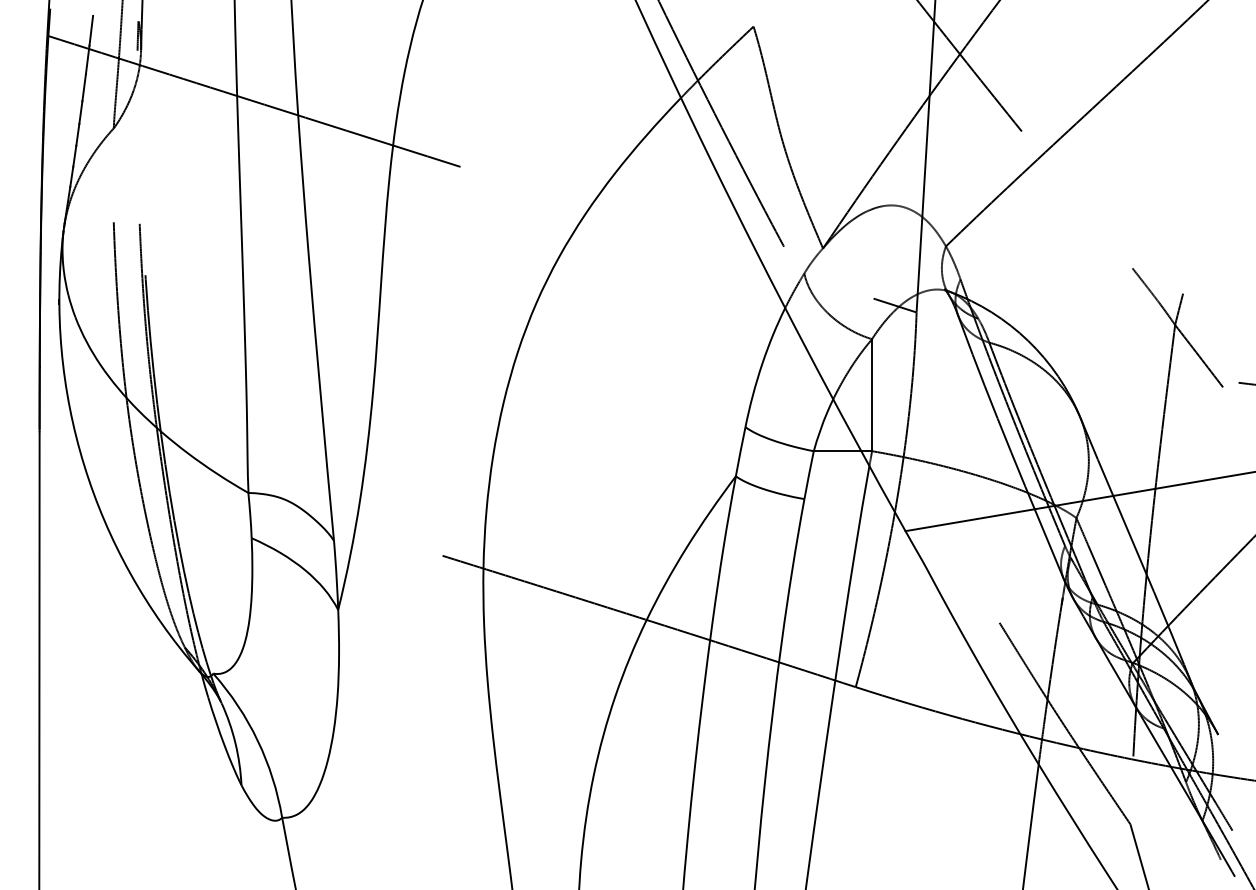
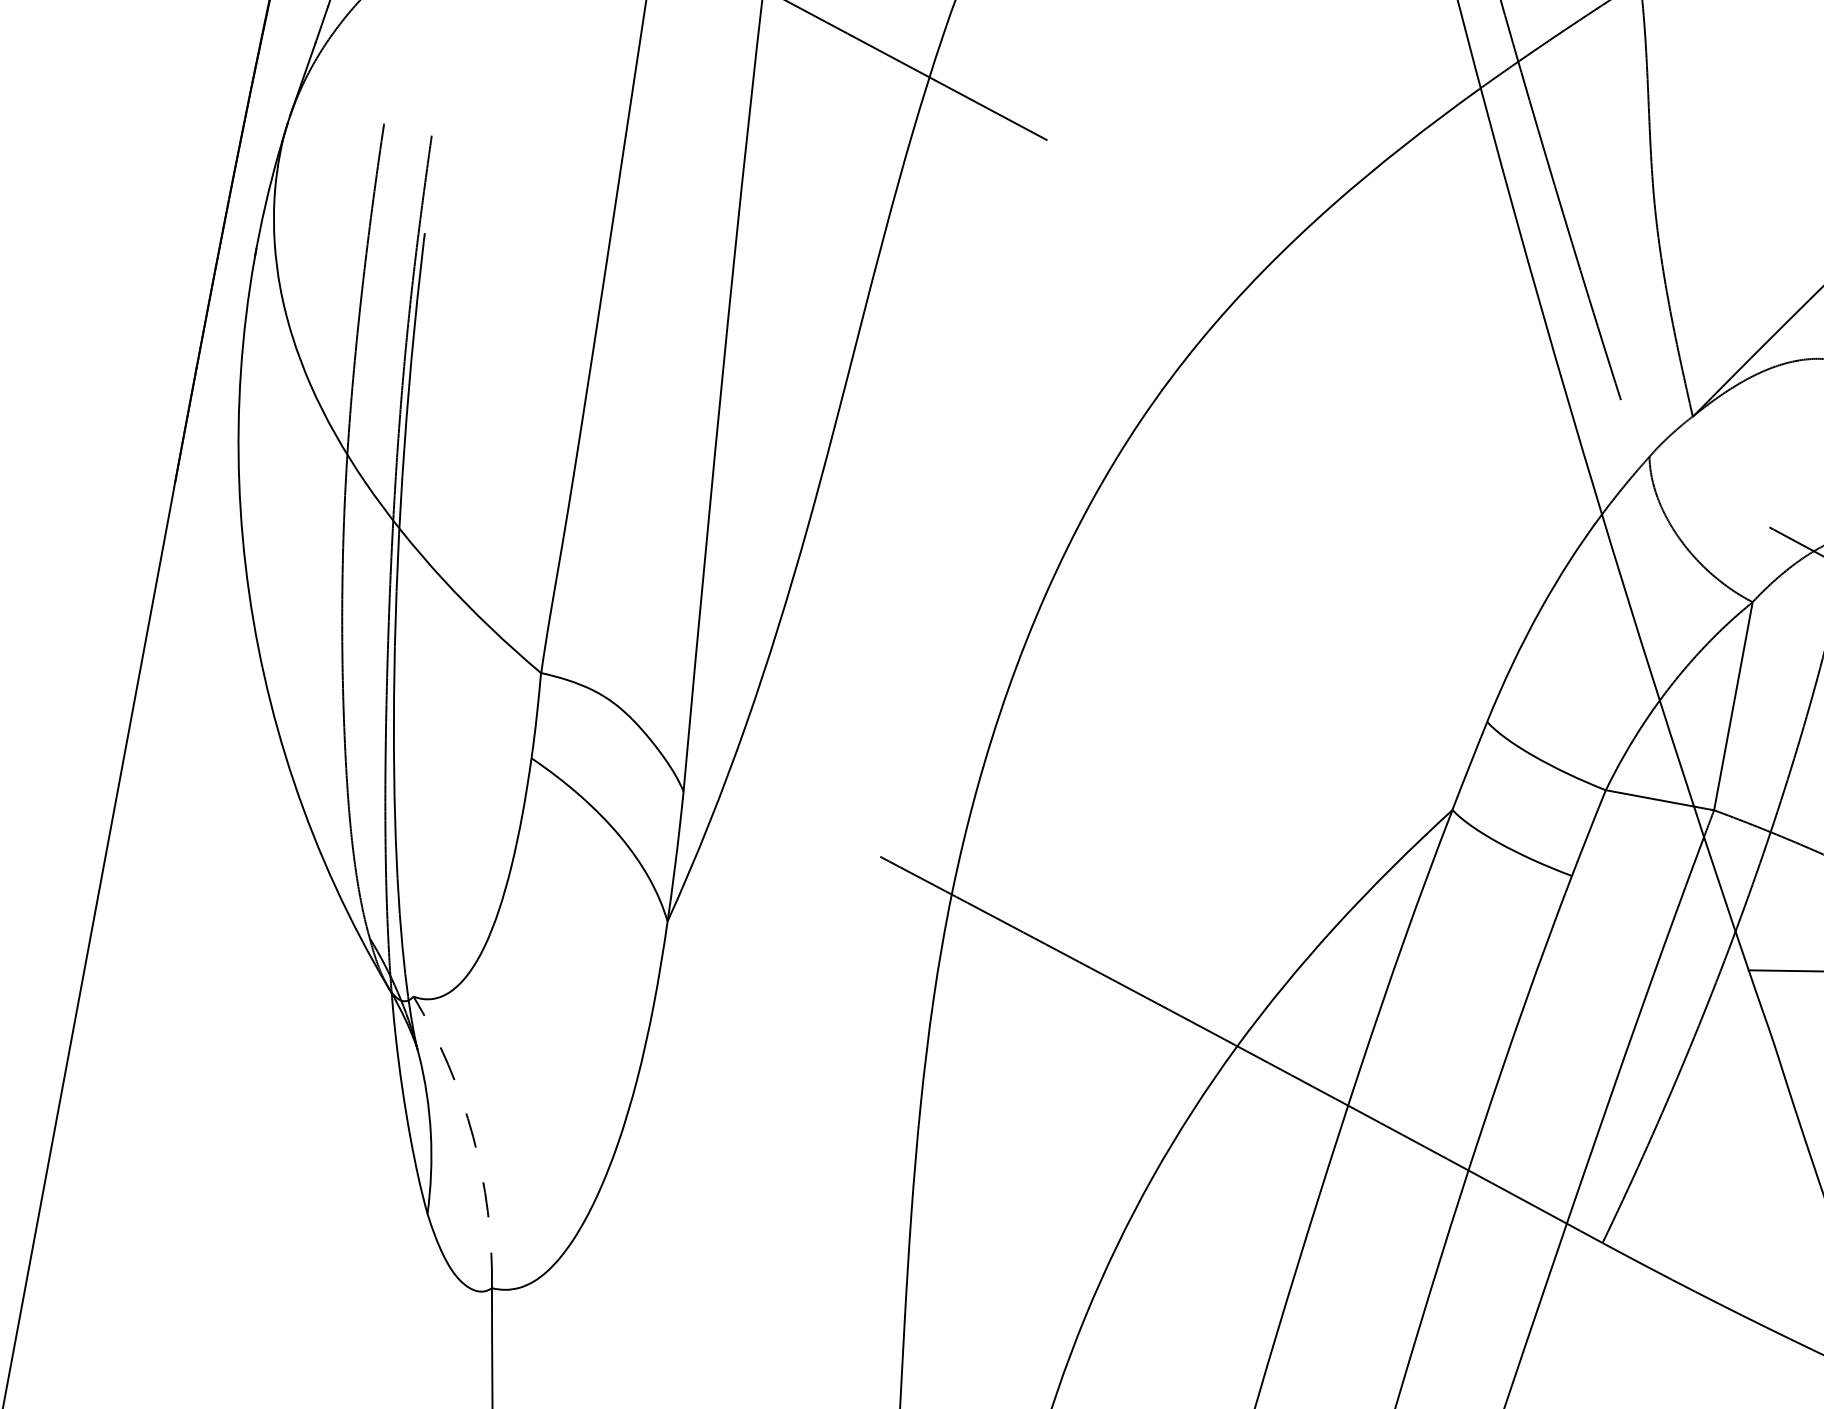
arc: (257, 740) -> (472, 1136), solid -> dashed

